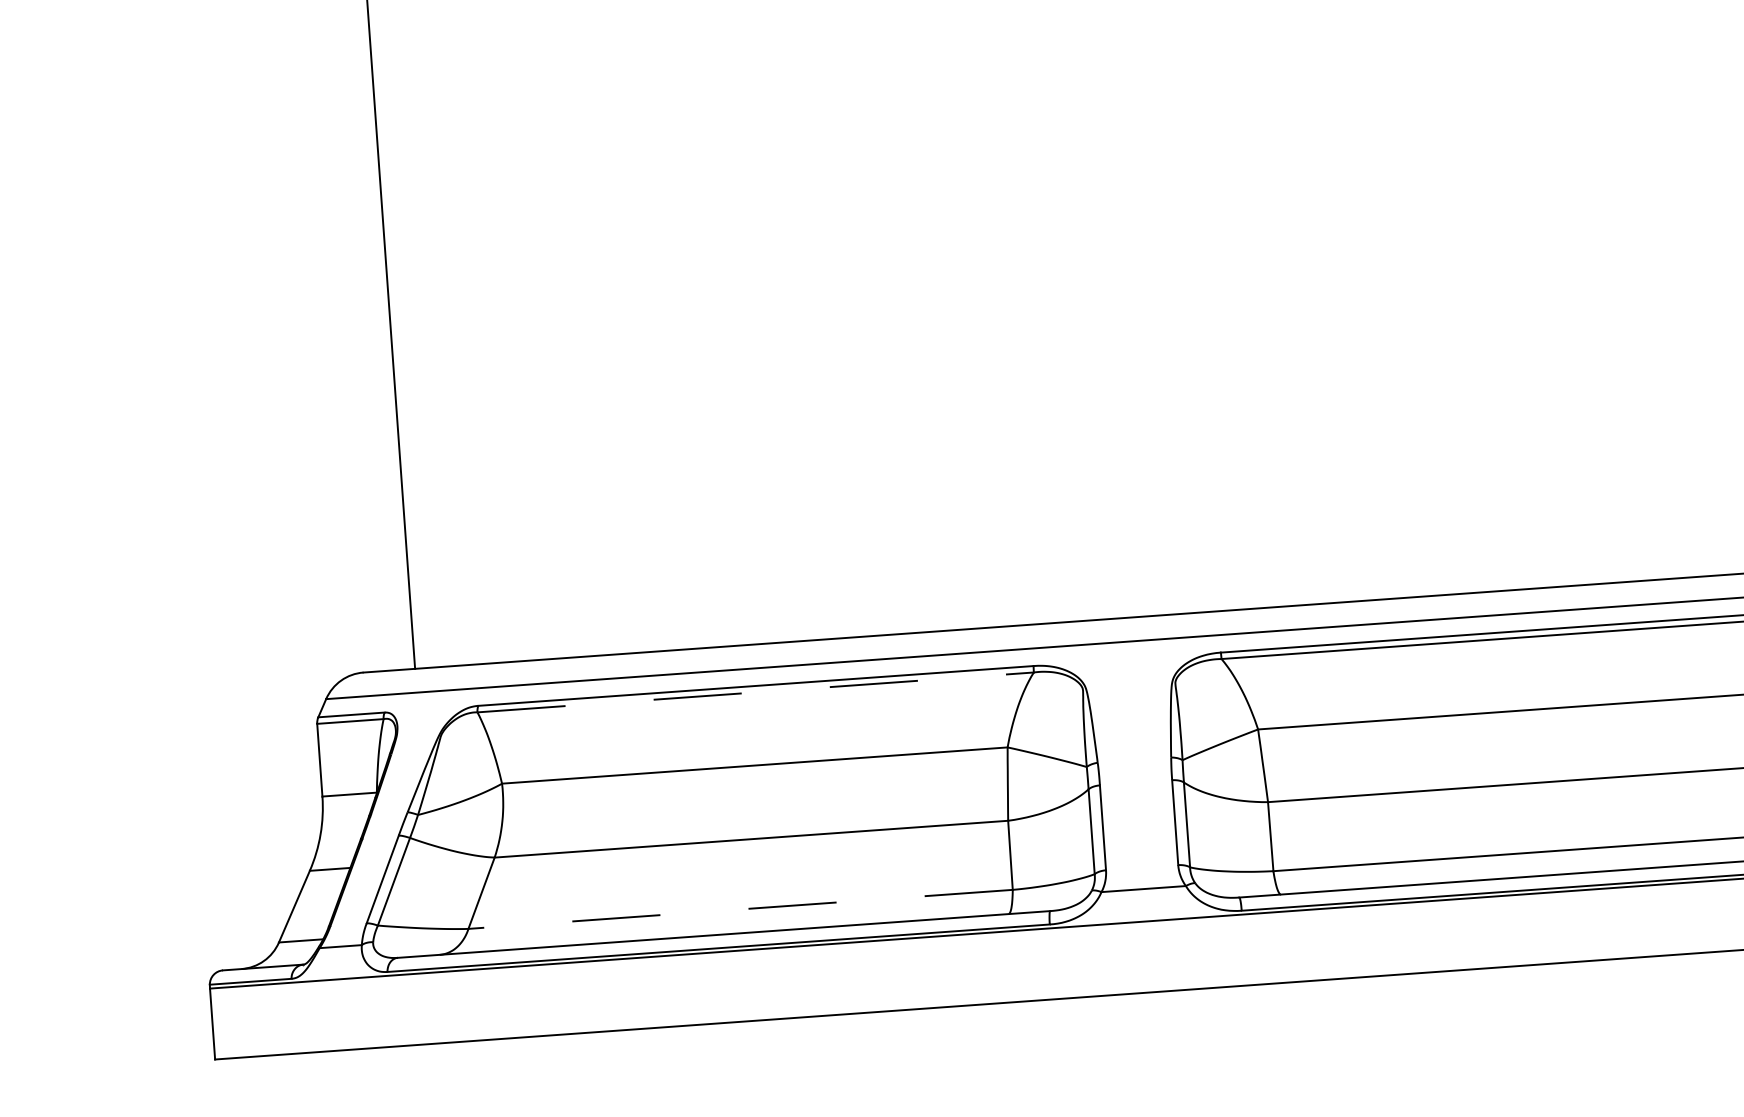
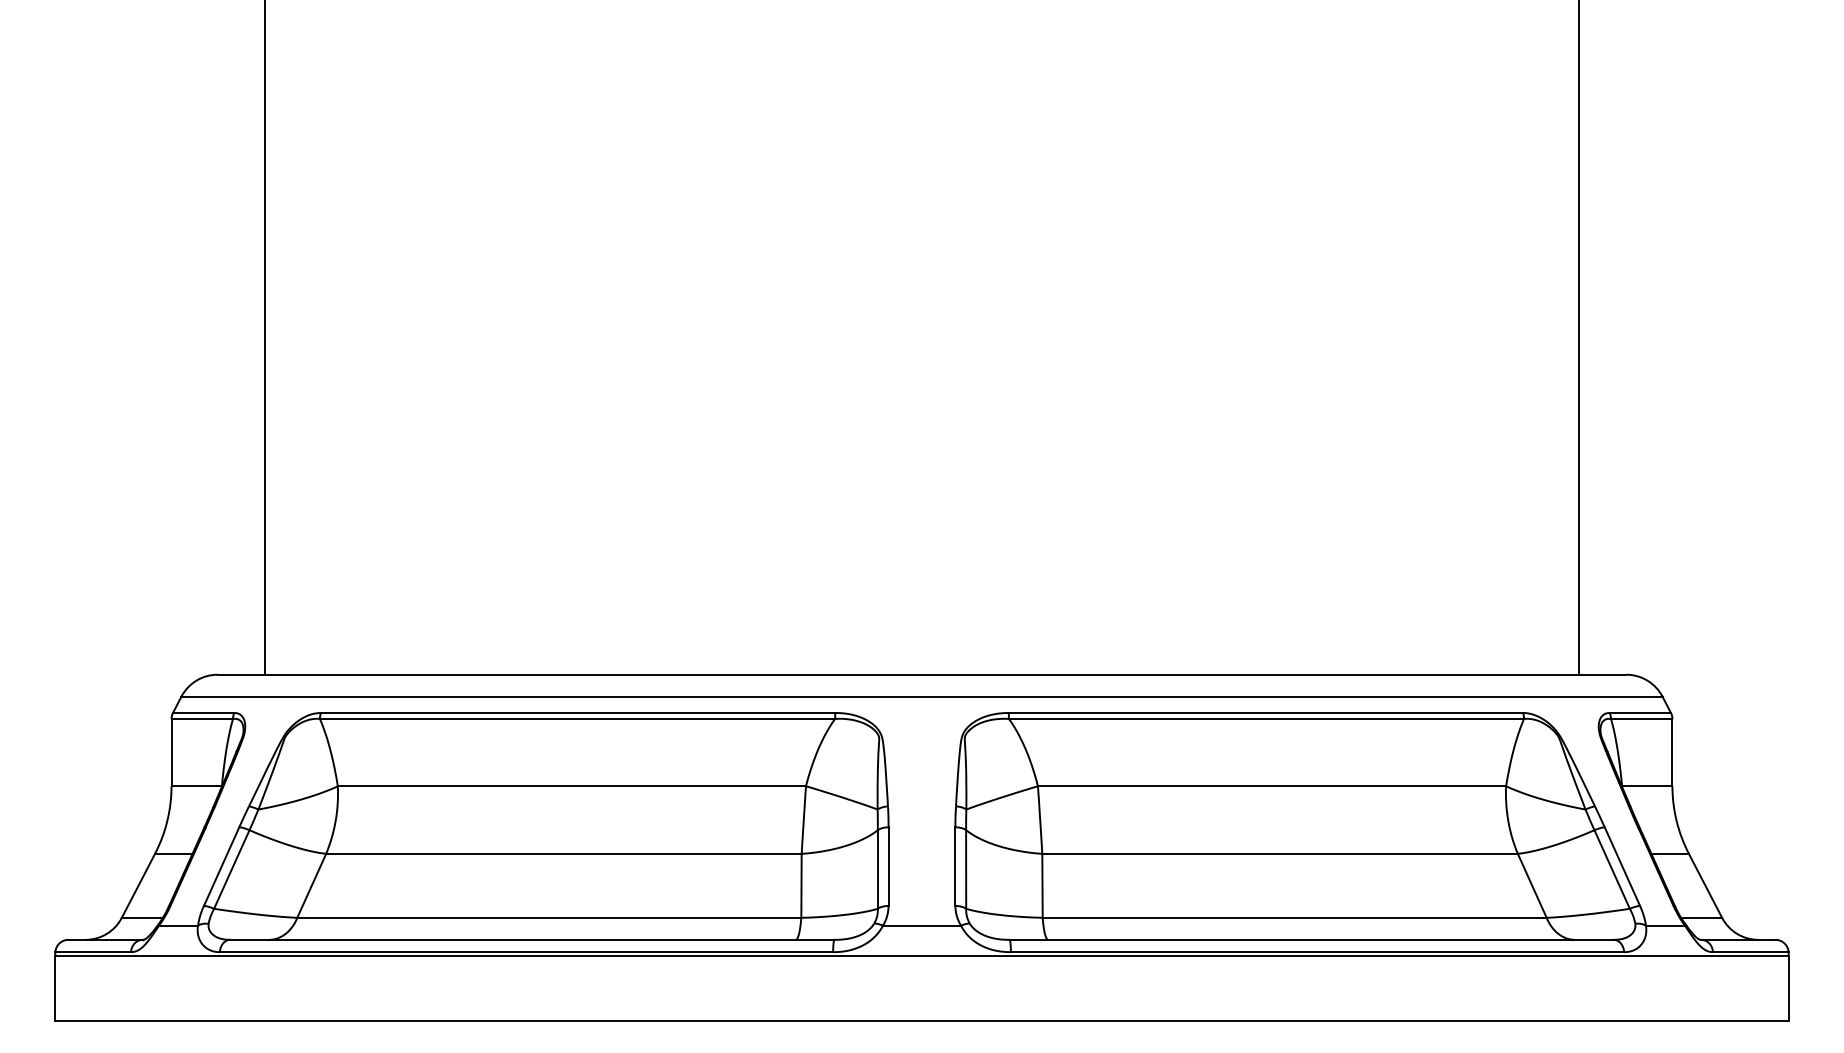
line: (755, 691) -> (577, 718), dashed -> solid
line: (739, 909) -> (548, 917), dashed -> solid

